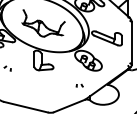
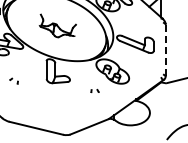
part: (43, 23) -> (57, 25), size x0.7
line: (131, 43) -> (165, 50), solid -> dashed
part: (79, 85) -> (94, 90), moved

